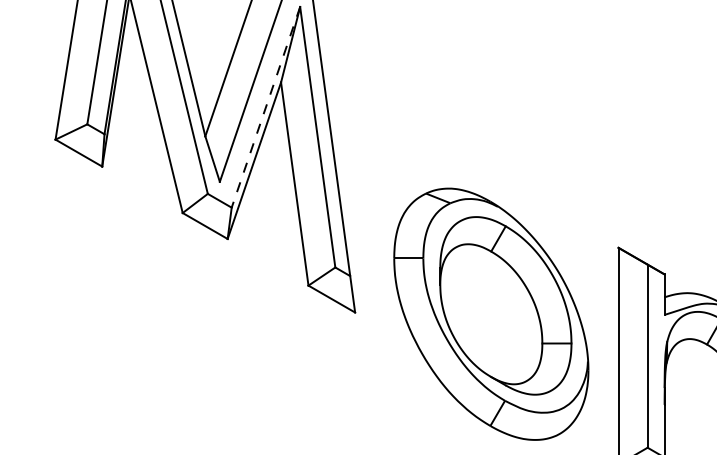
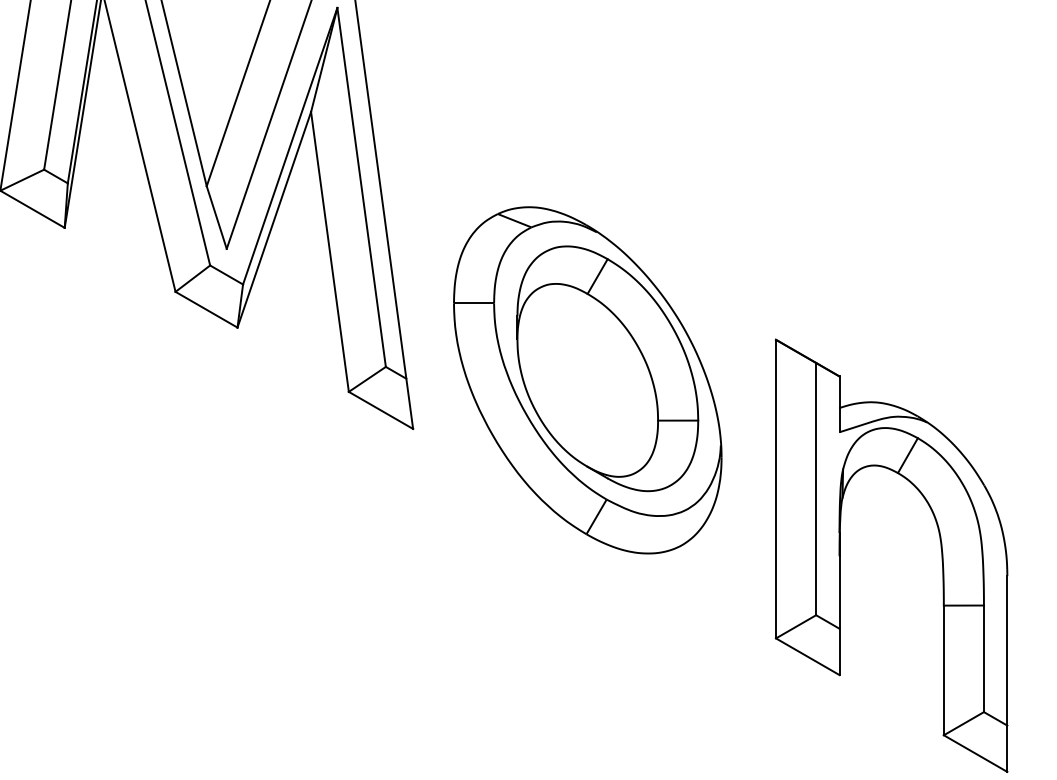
line: (266, 107) -> (290, 146), dashed -> solid
part: (491, 314) -> (587, 380), moved

